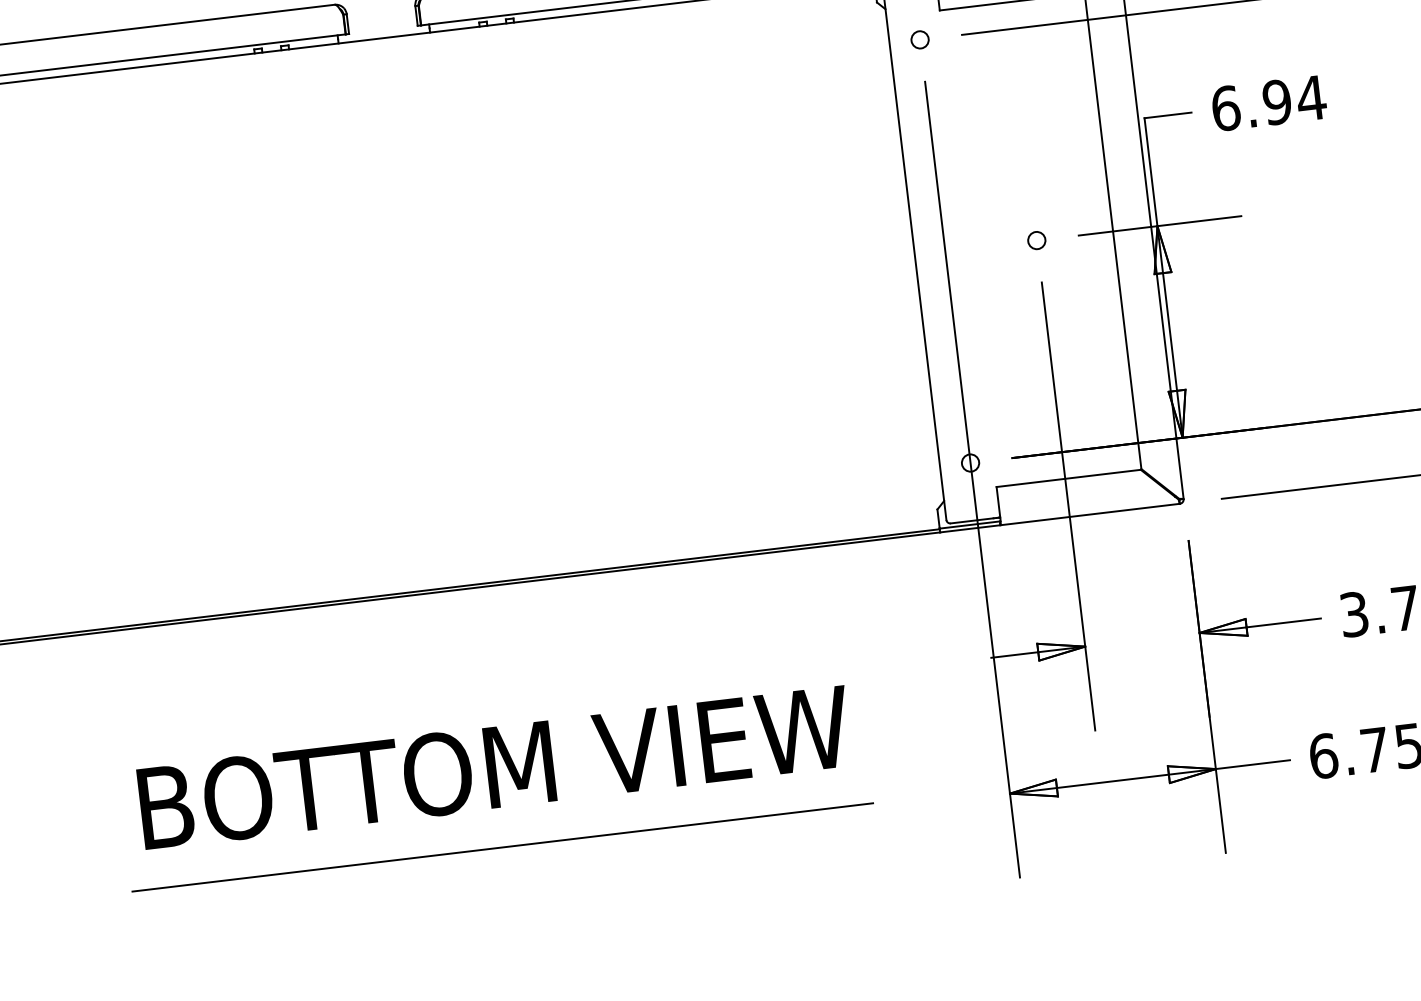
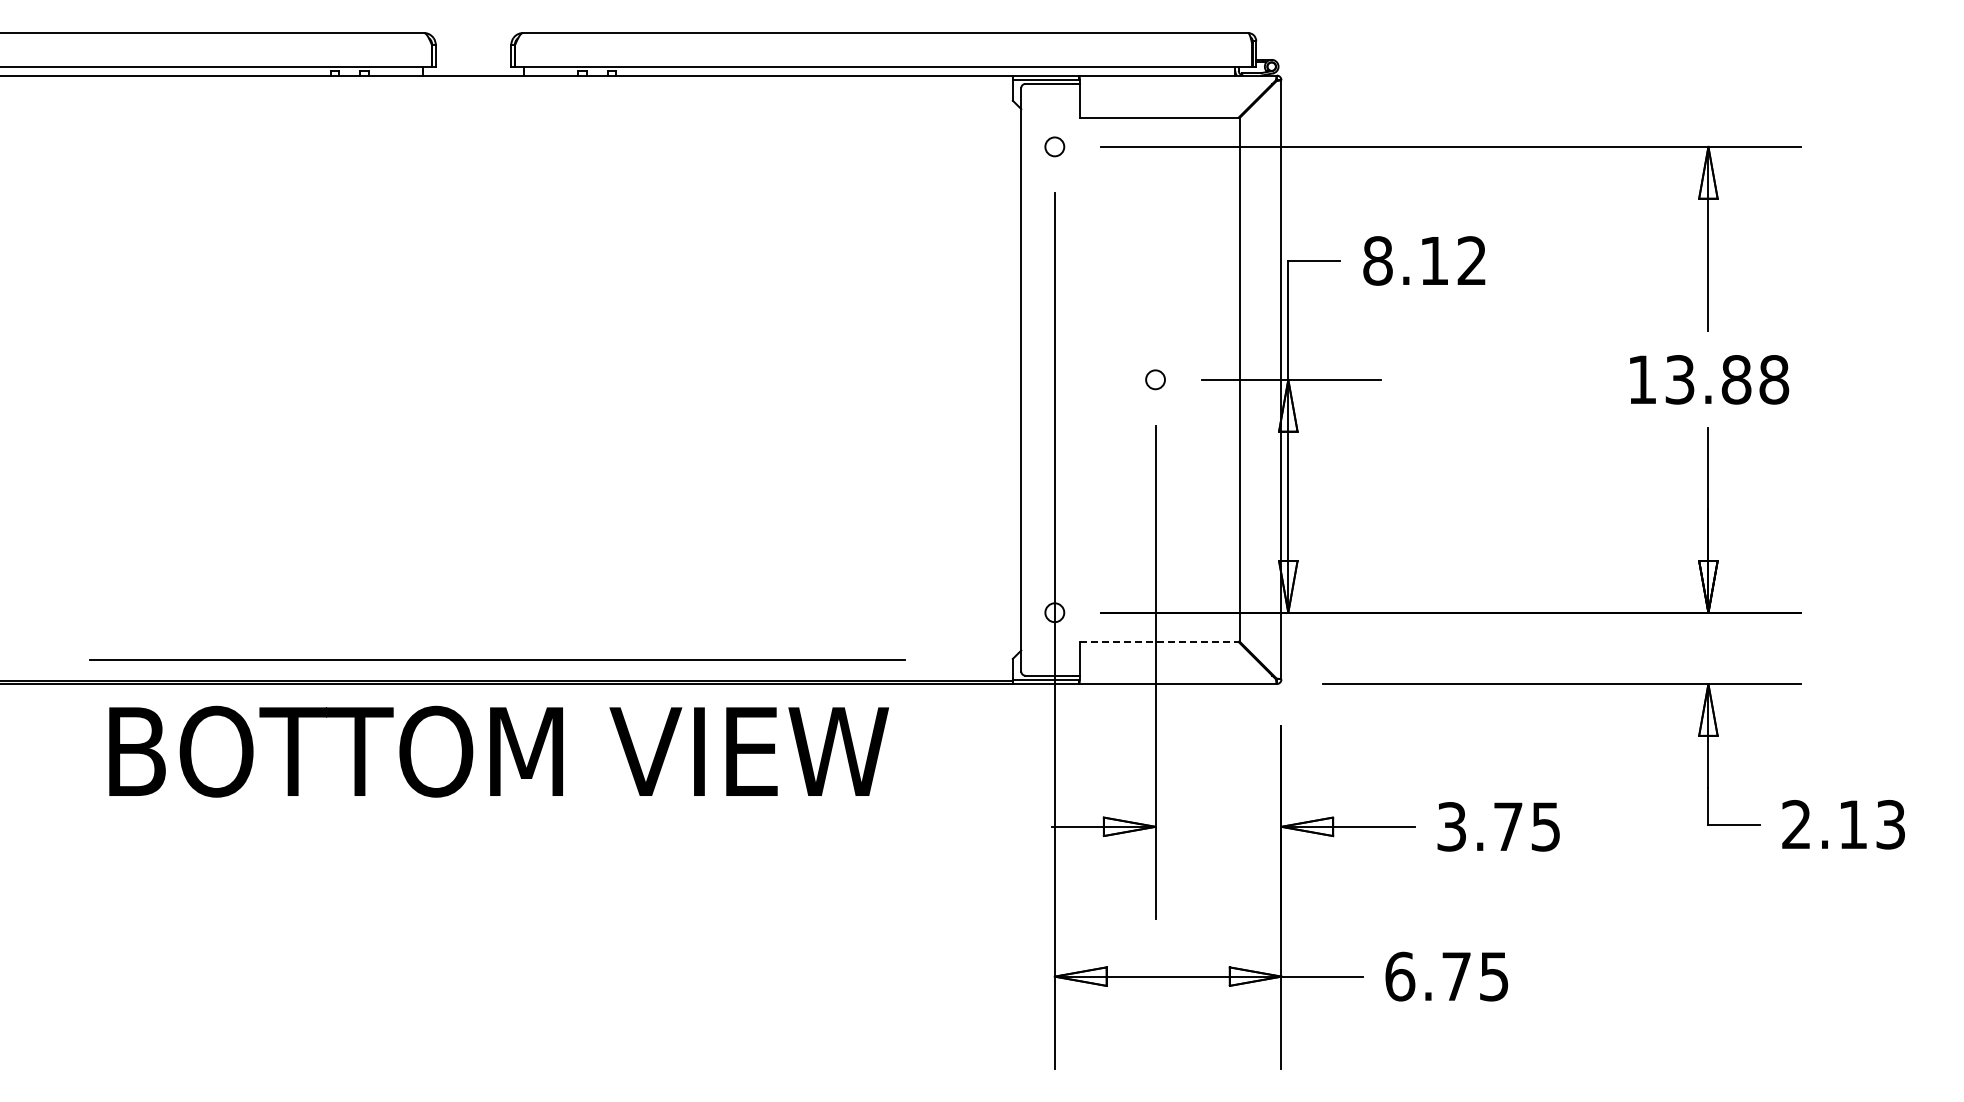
text: (1269, 102) -> (1425, 260), 6.94 -> 8.12
line: (1068, 478) -> (1159, 642), solid -> dashed
text: (494, 767) -> (498, 751), moved
line: (502, 846) -> (497, 659), moved

